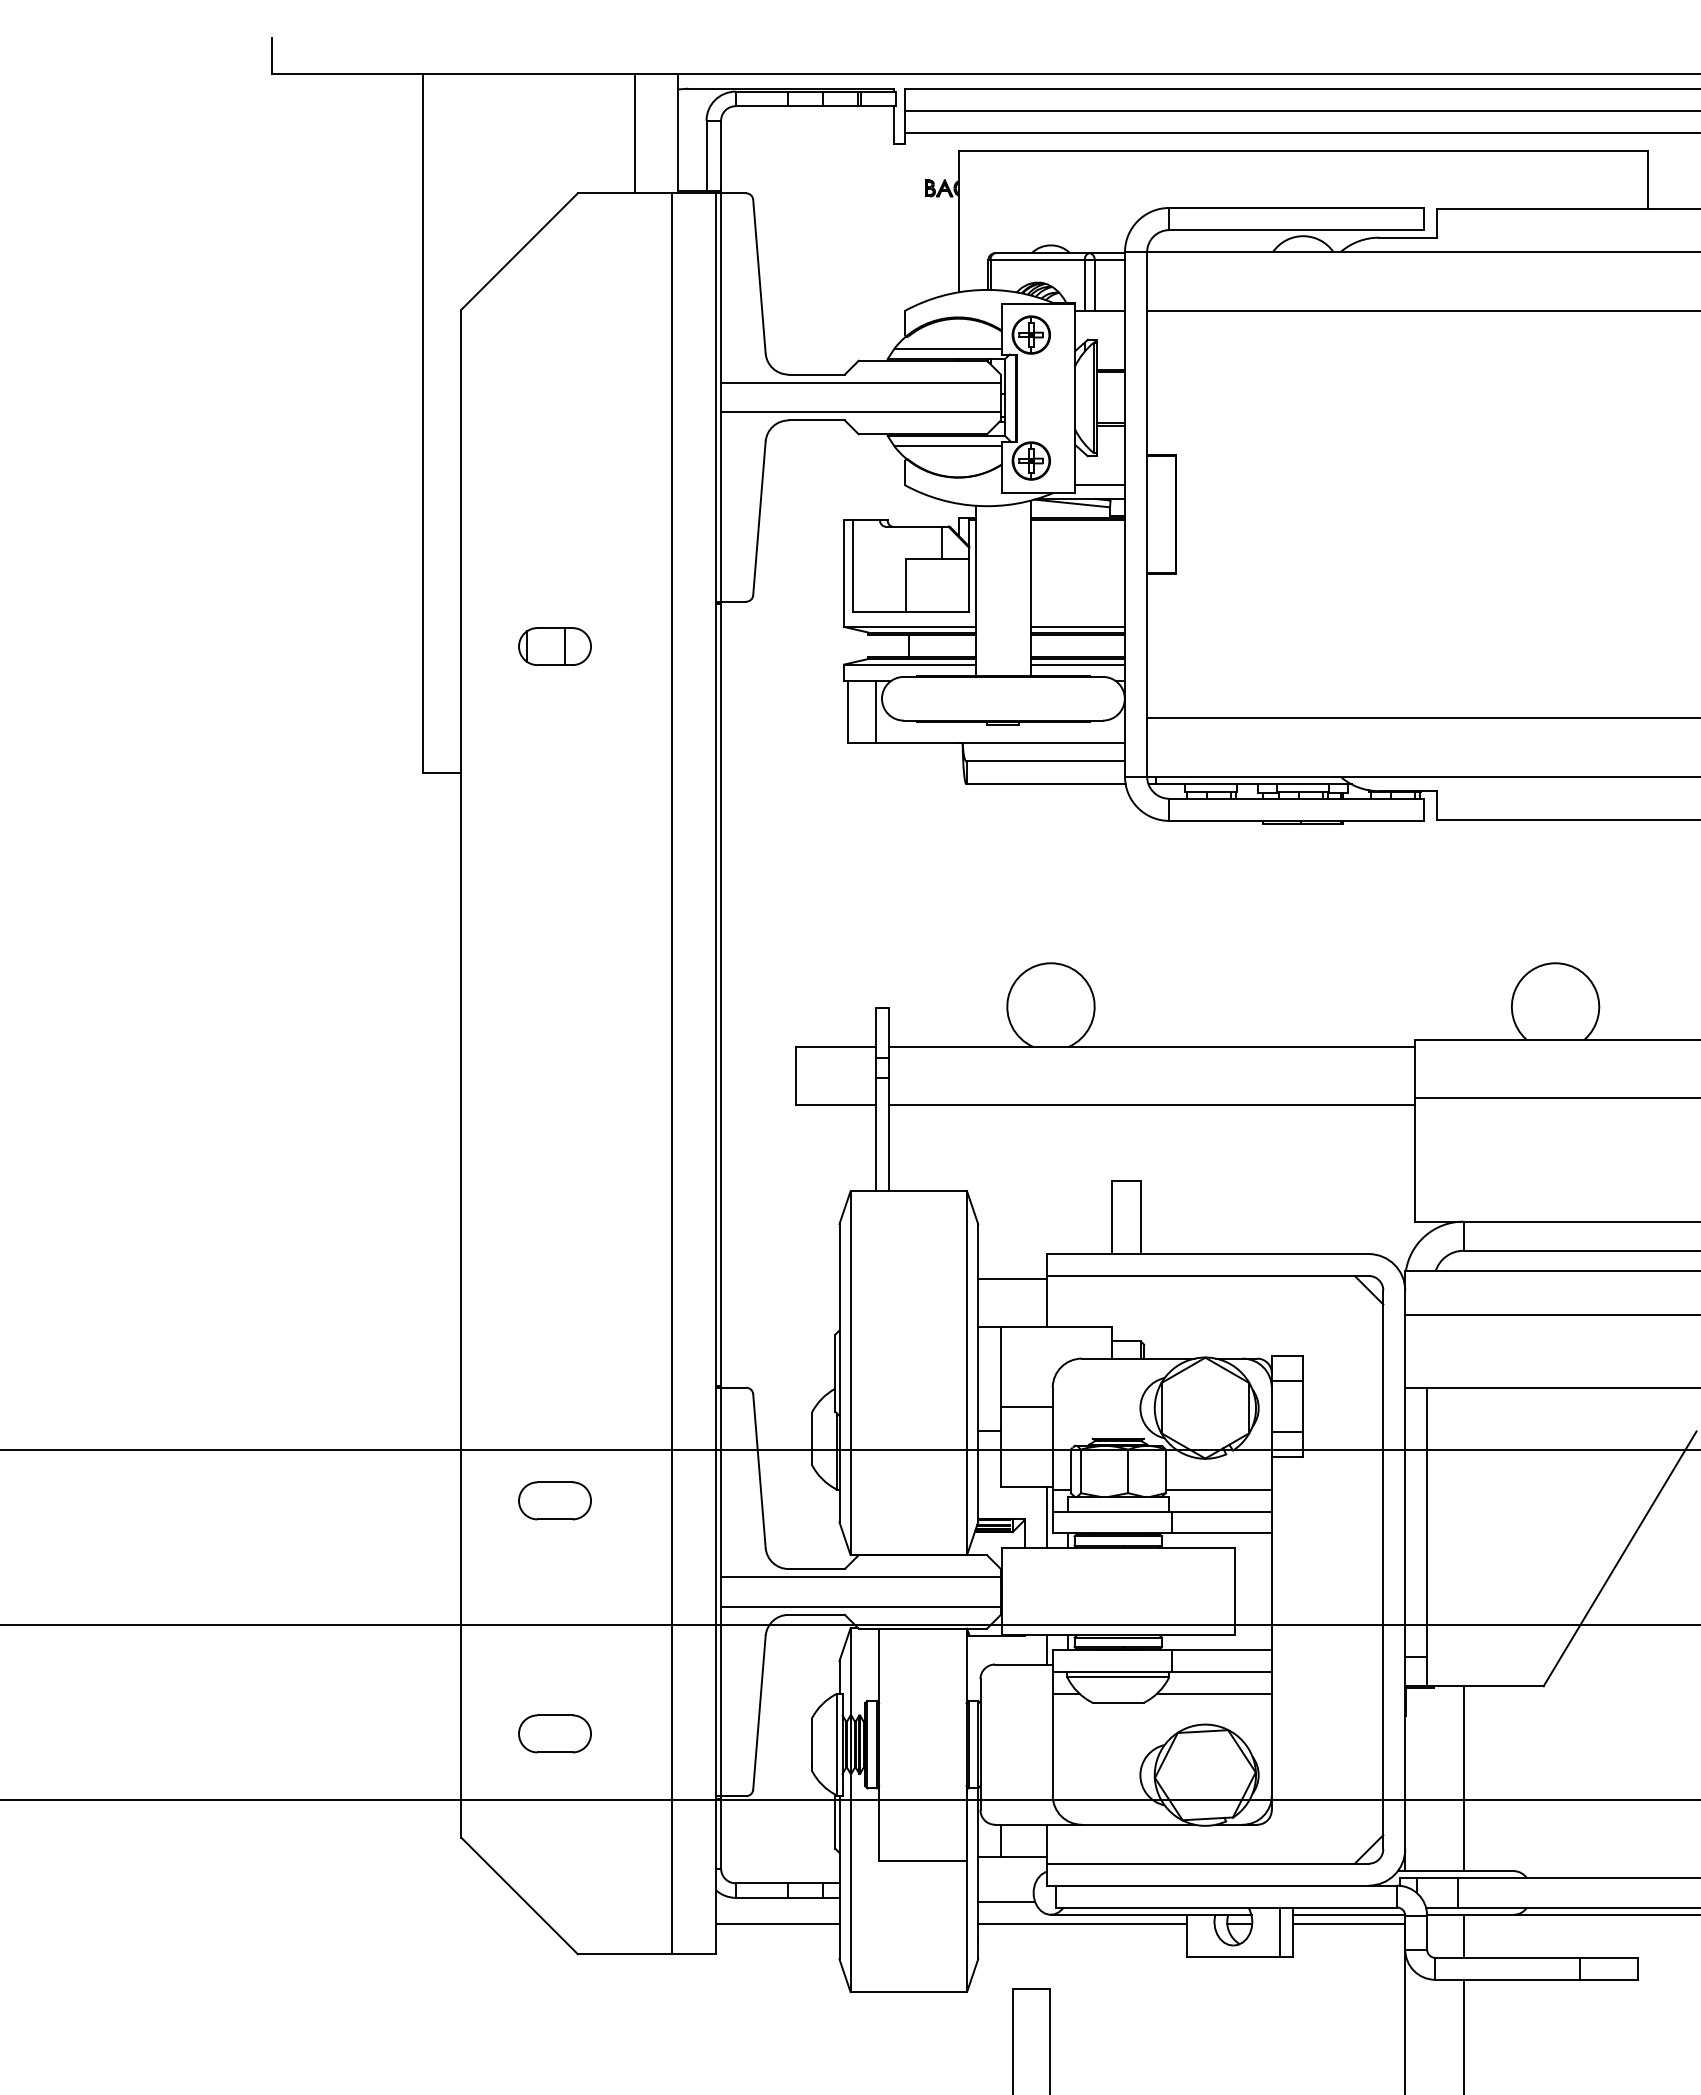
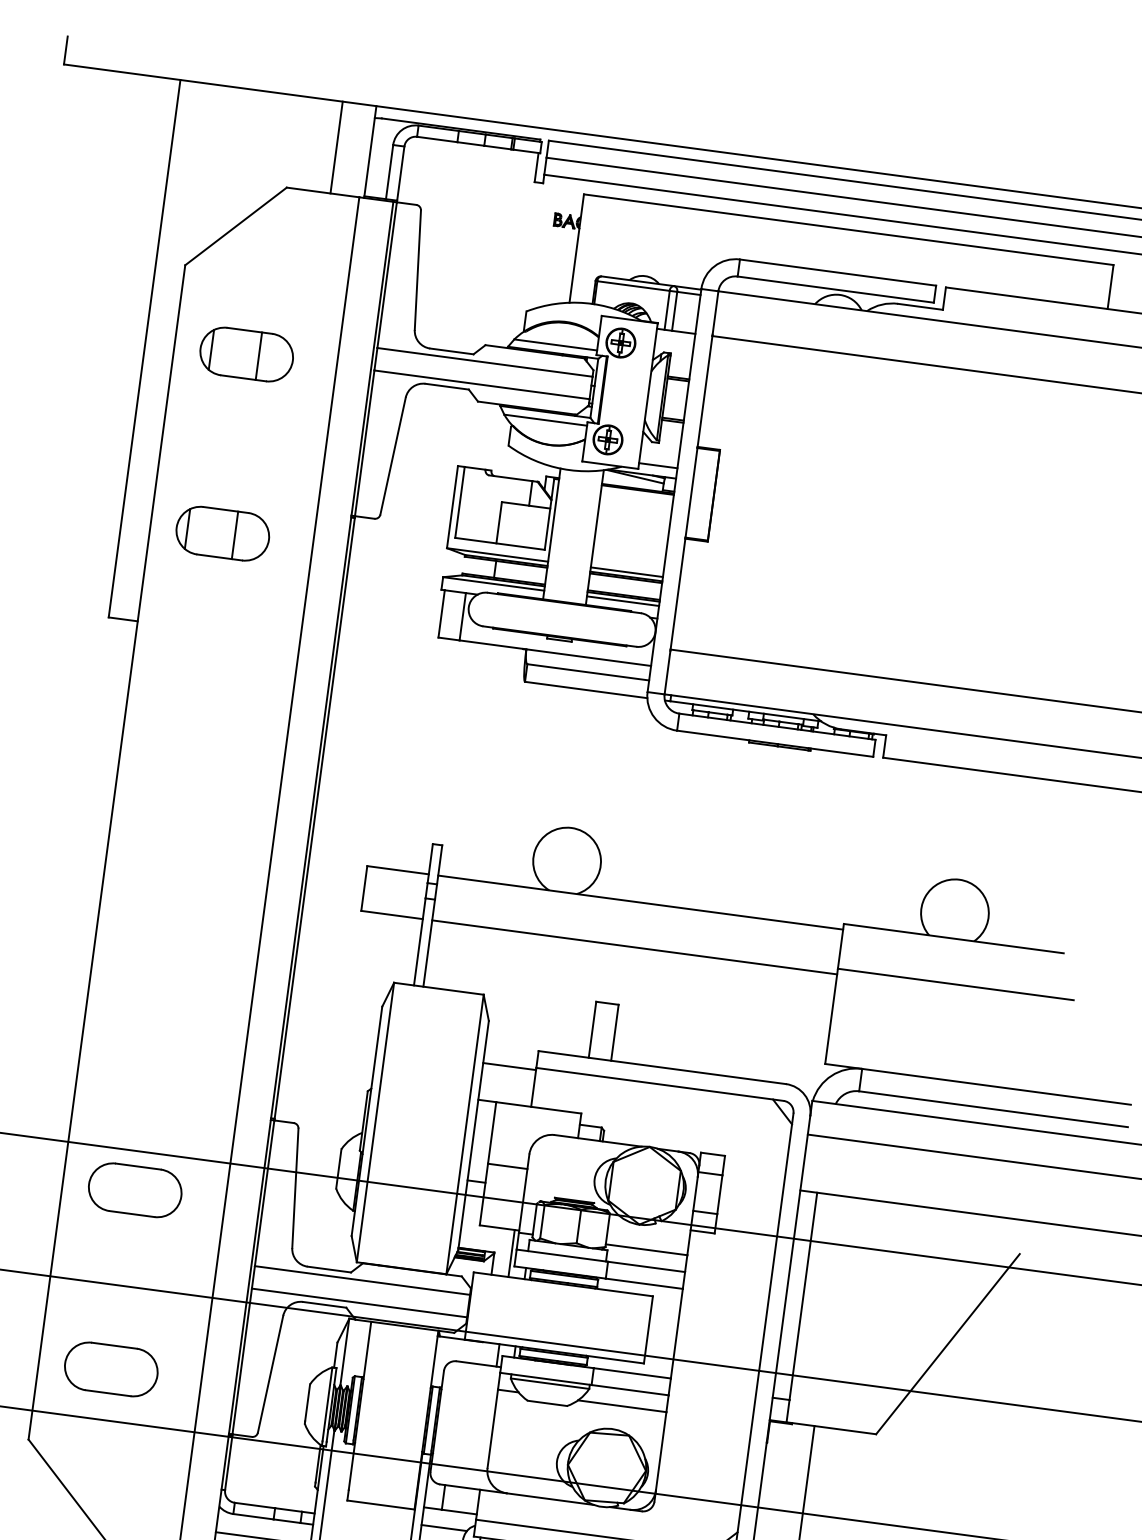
part: (554, 413) -> (246, 354), added
part: (554, 646) -> (222, 533), size x1.67
part: (554, 1500) -> (134, 1190), size x1.67
part: (554, 1733) -> (110, 1369), size x1.67
line: (1007, 1879) -> (444, 1527), added

